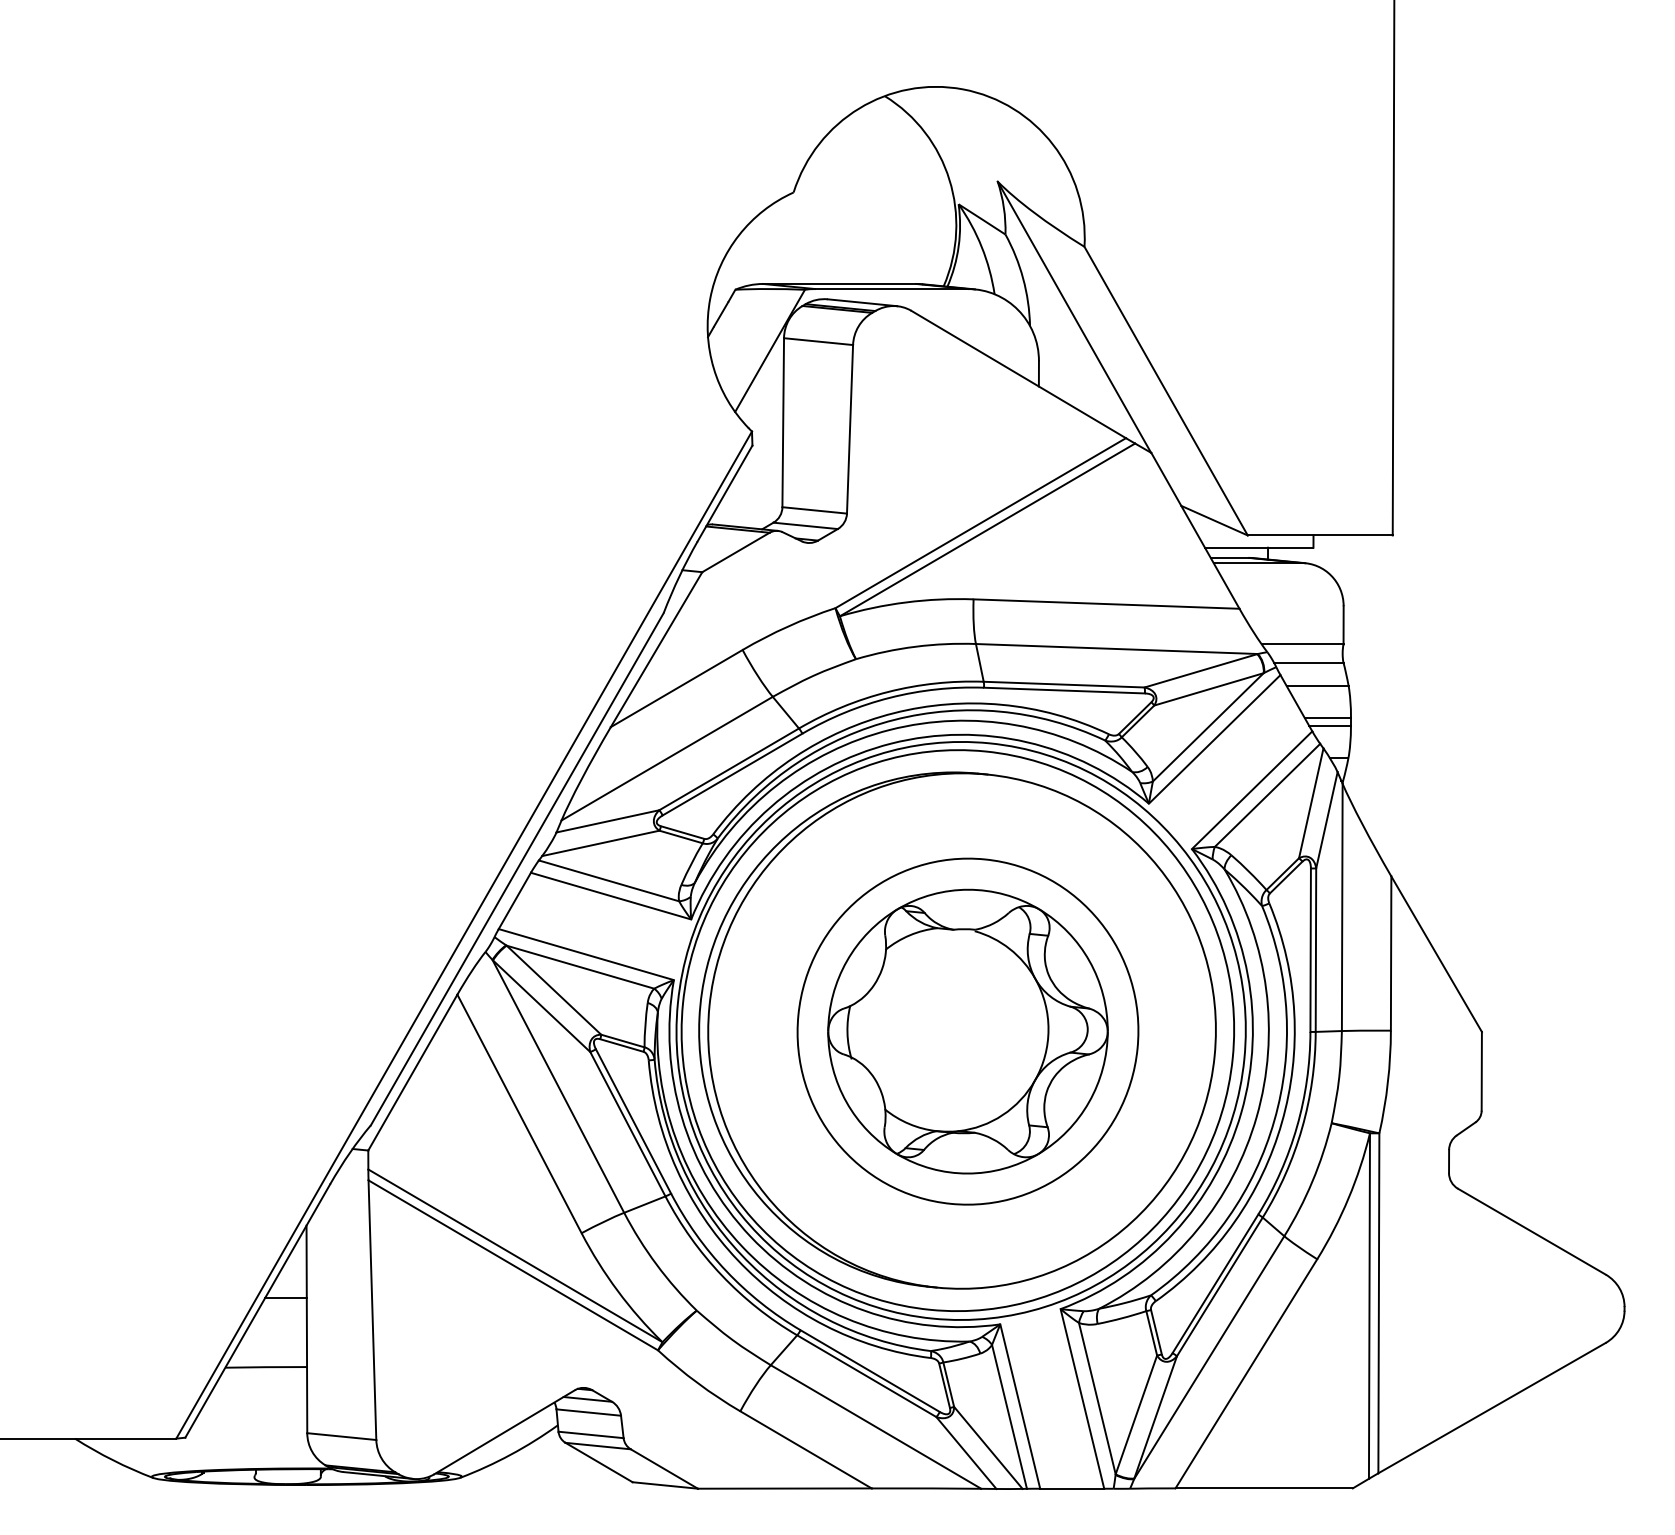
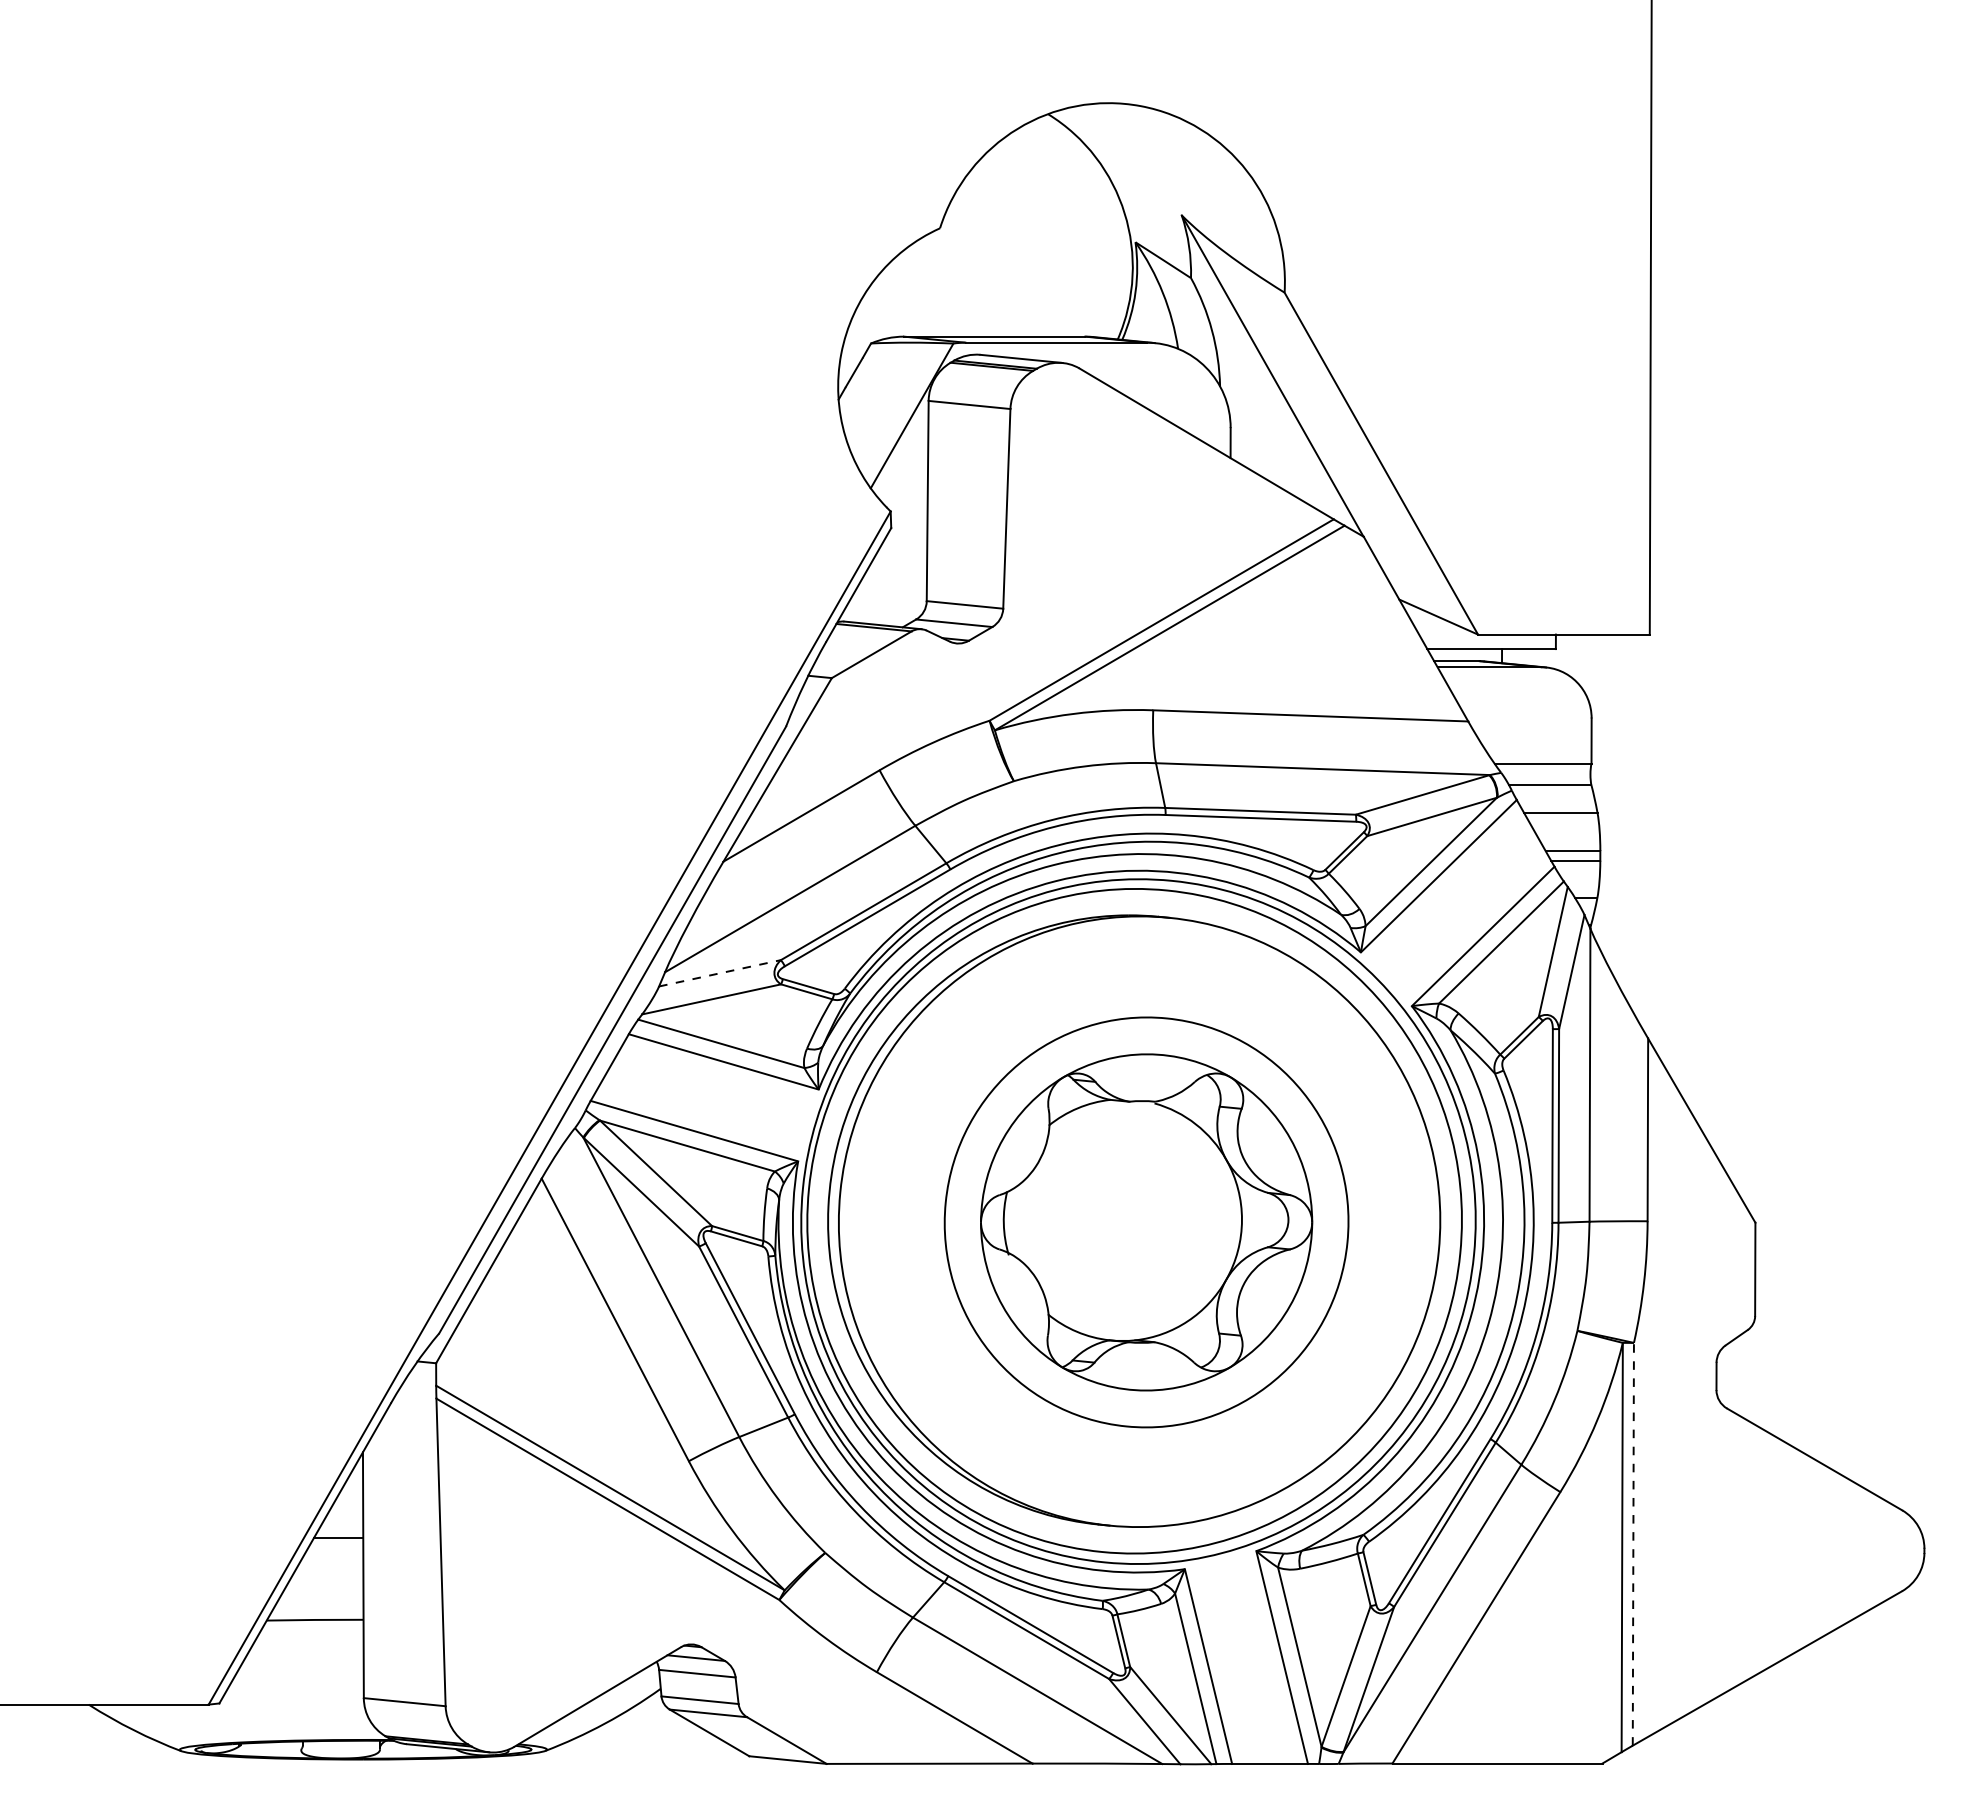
line: (608, 821) -> (720, 973), solid -> dashed
line: (1378, 1302) -> (1633, 1543), solid -> dashed

